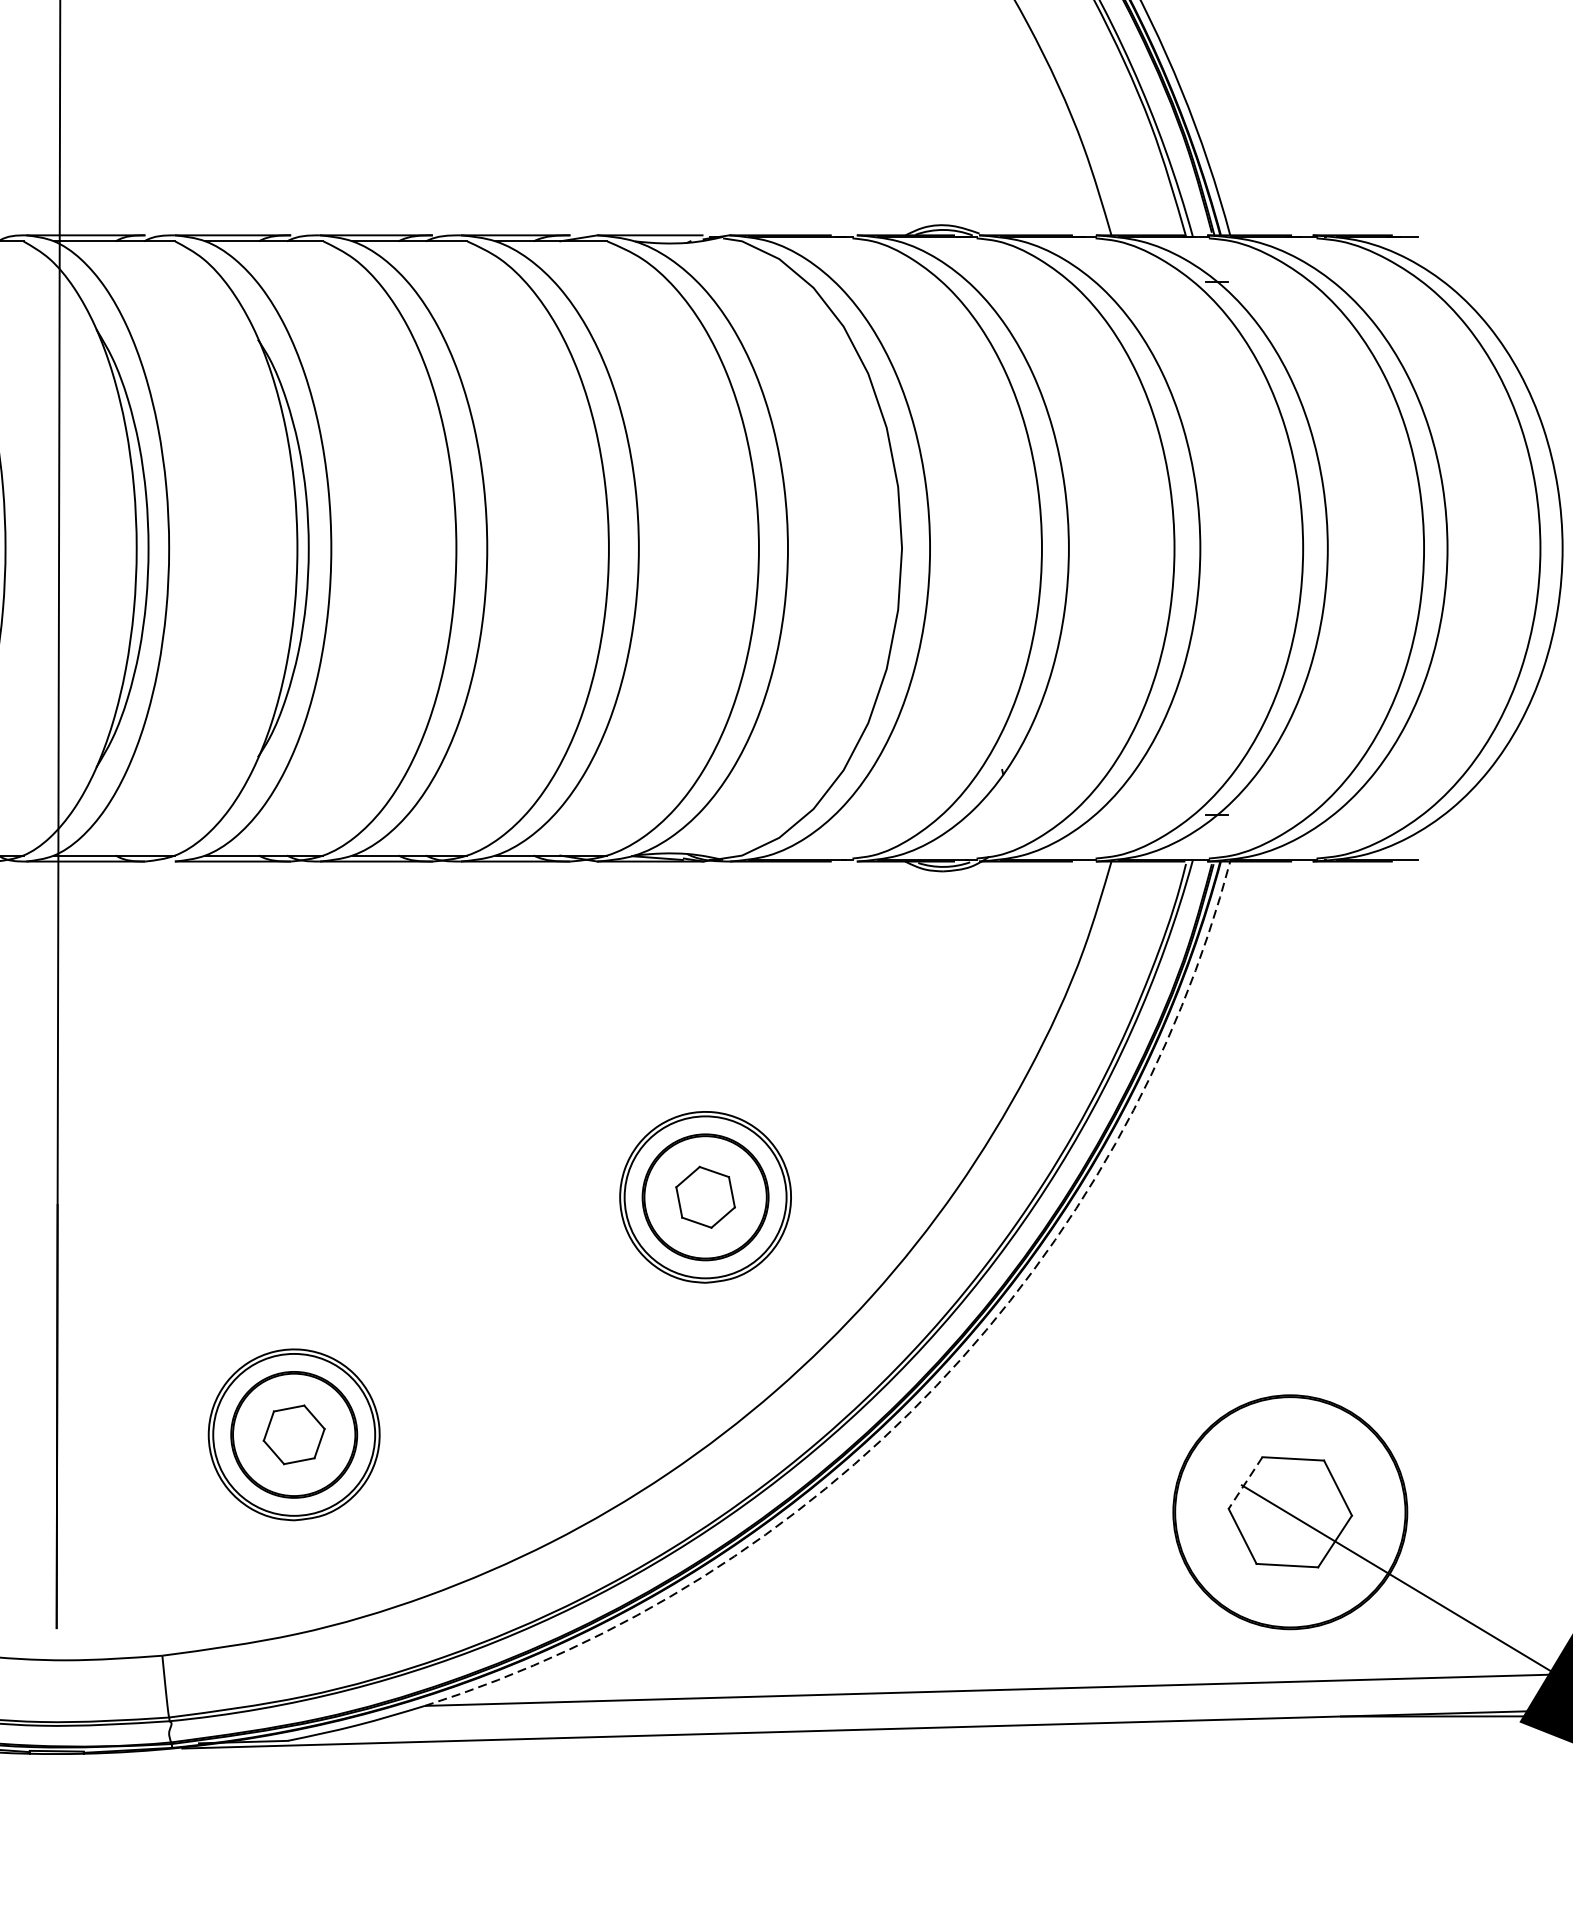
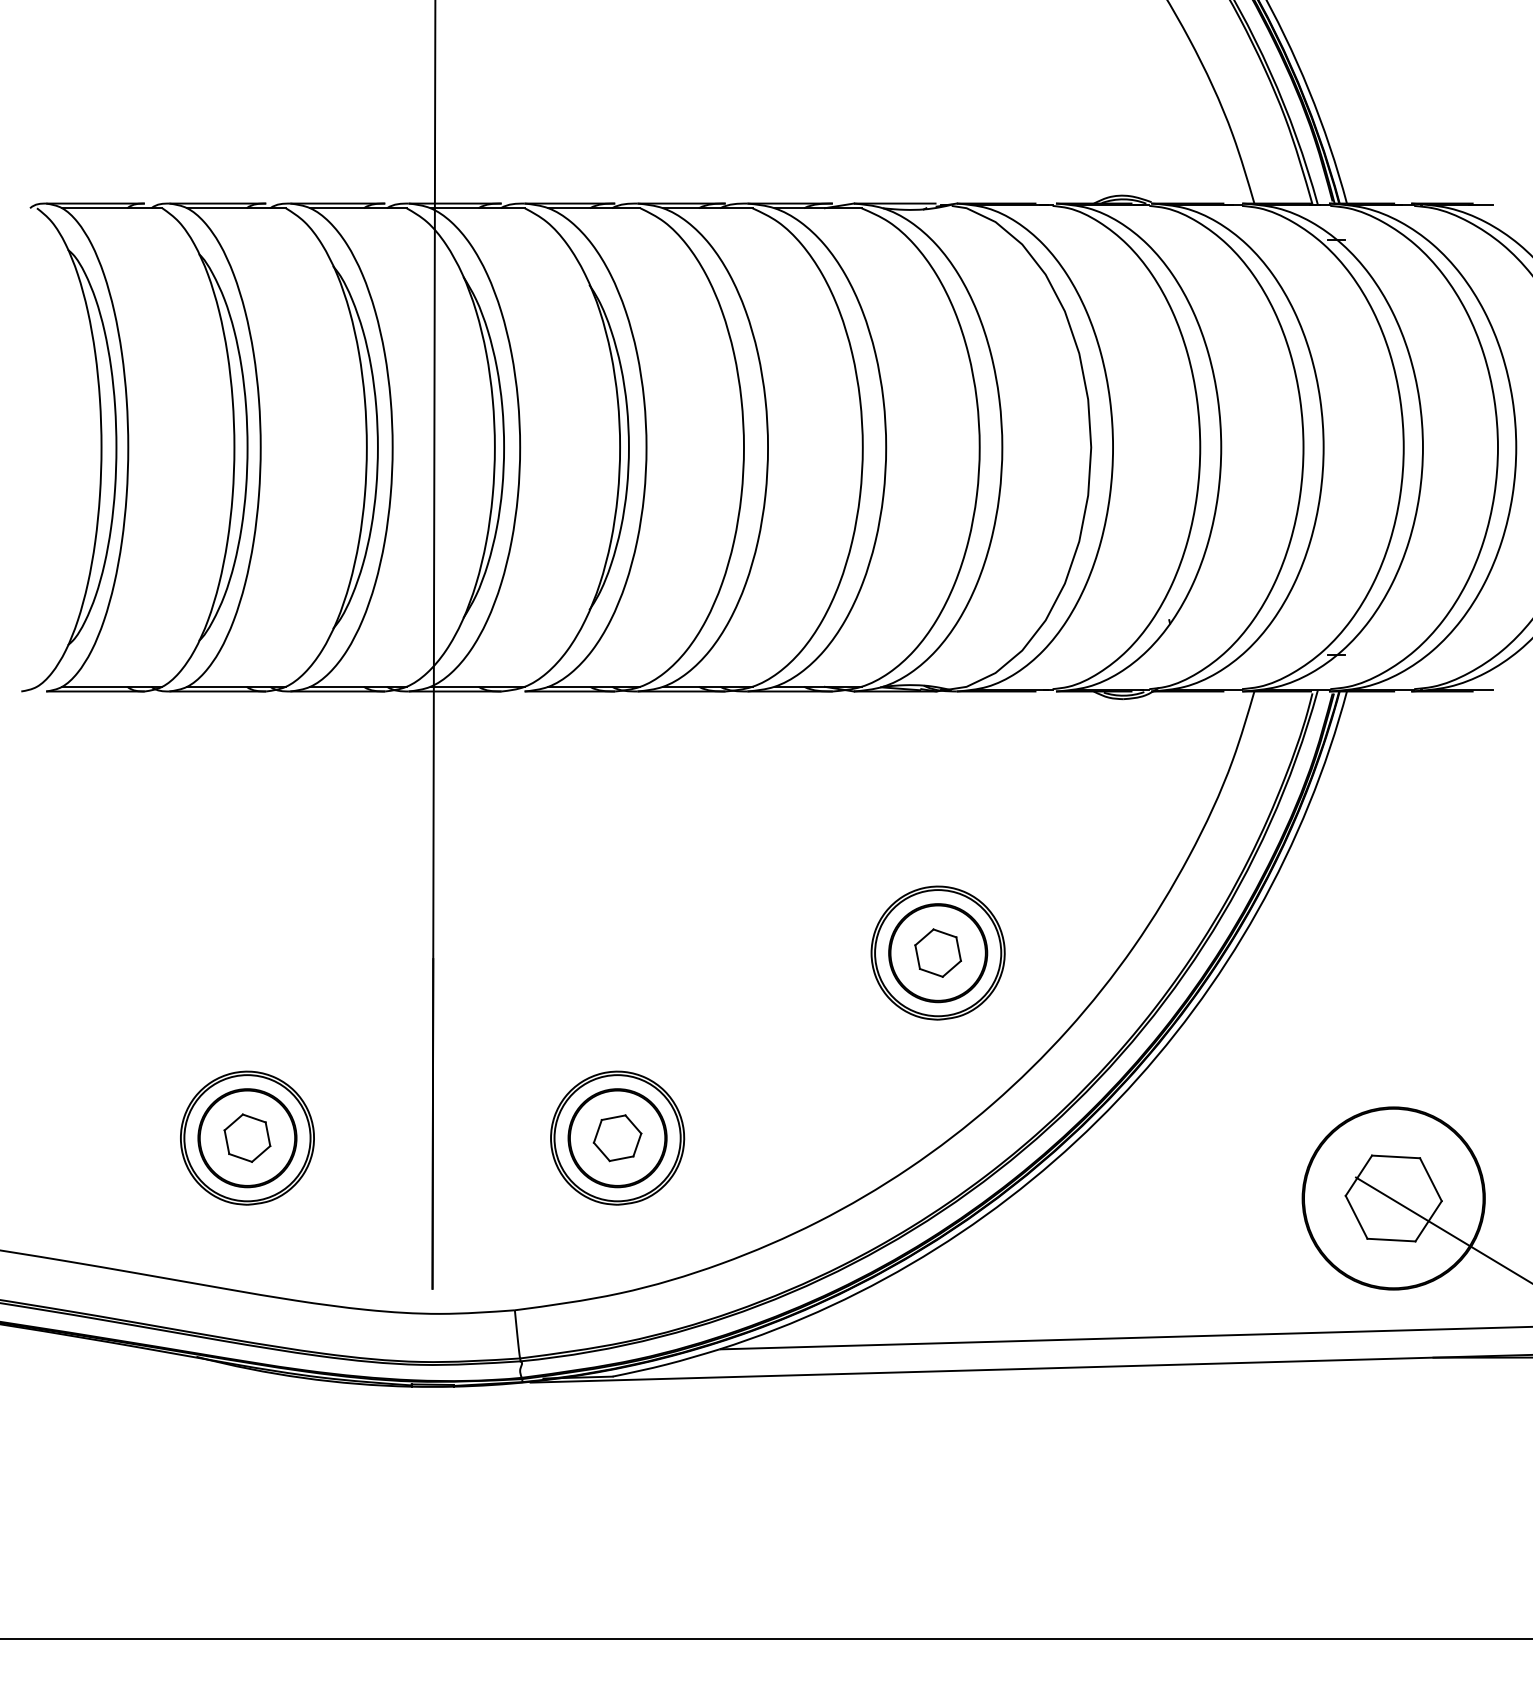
arc: (935, 1386) -> (1117, 1100), dashed -> solid
line: (1245, 1484) -> (1358, 1176), dashed -> solid

